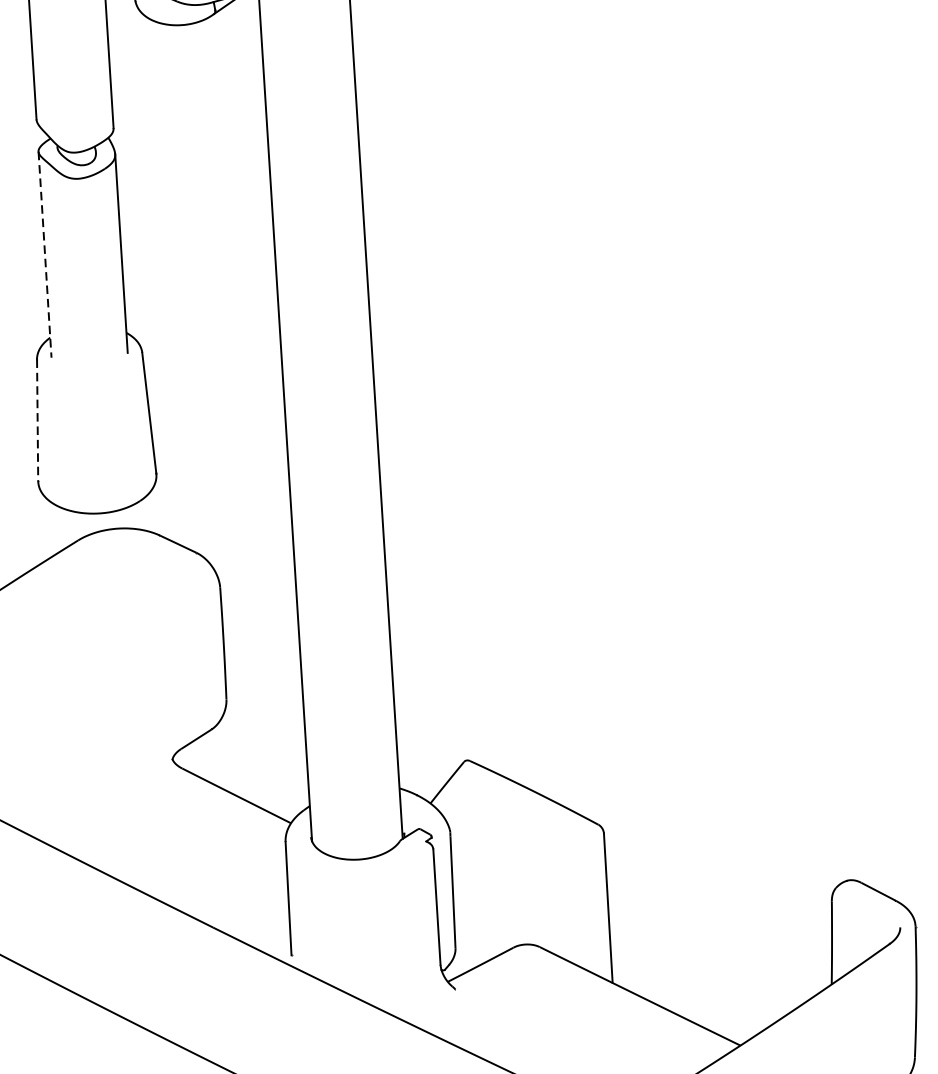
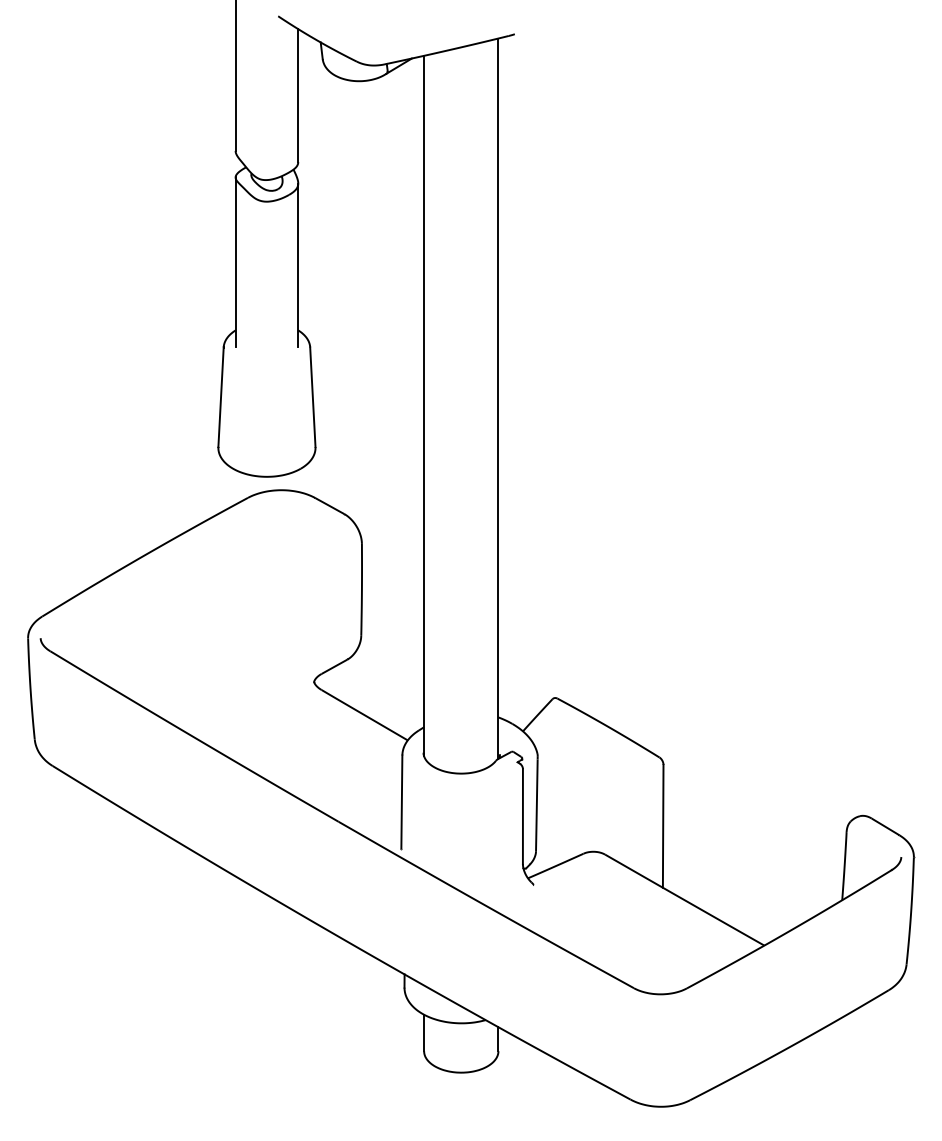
line: (44, 255) -> (235, 262), dashed -> solid
line: (38, 420) -> (221, 397), dashed -> solid

